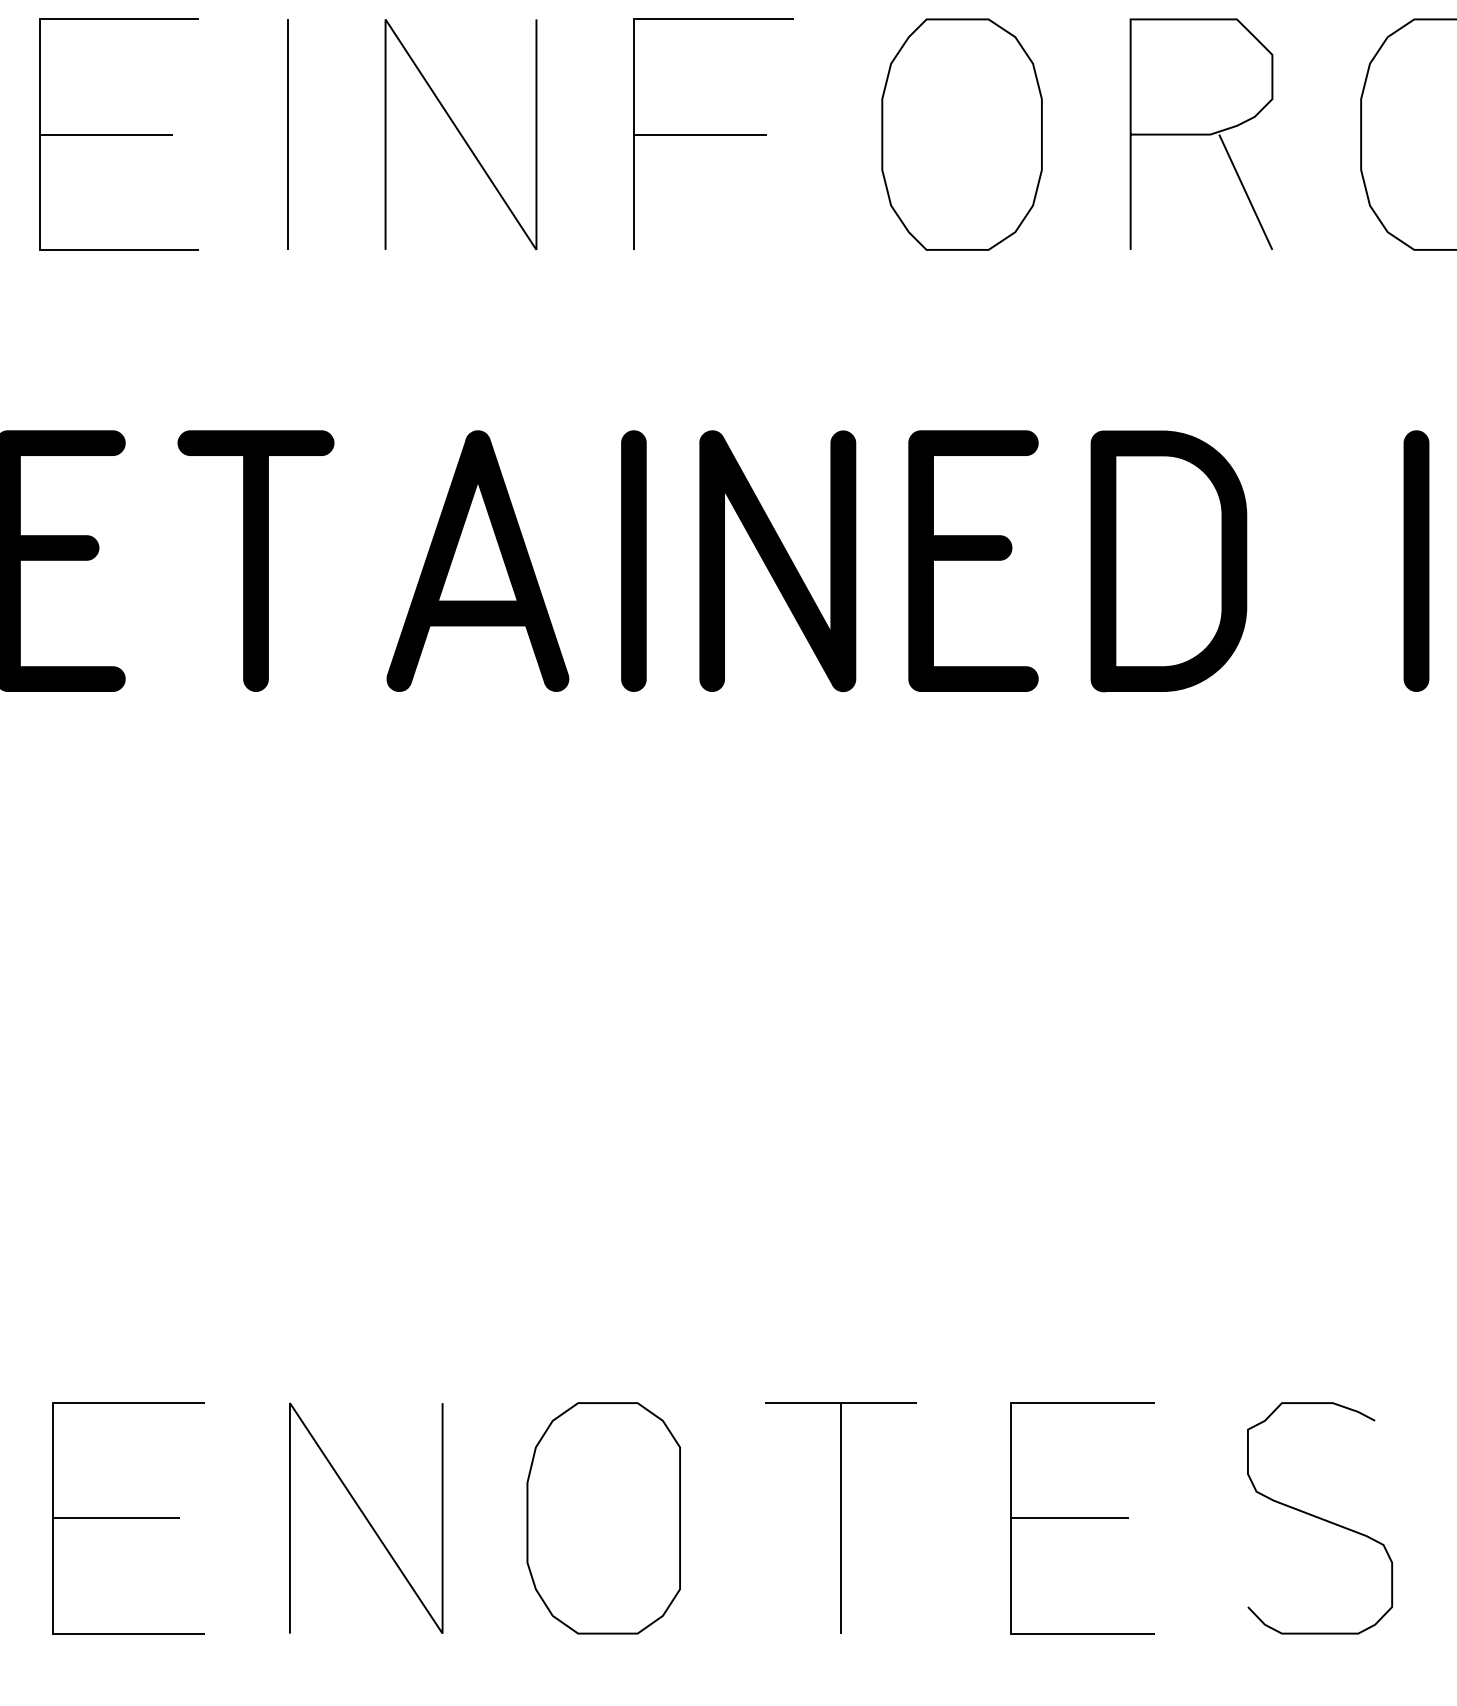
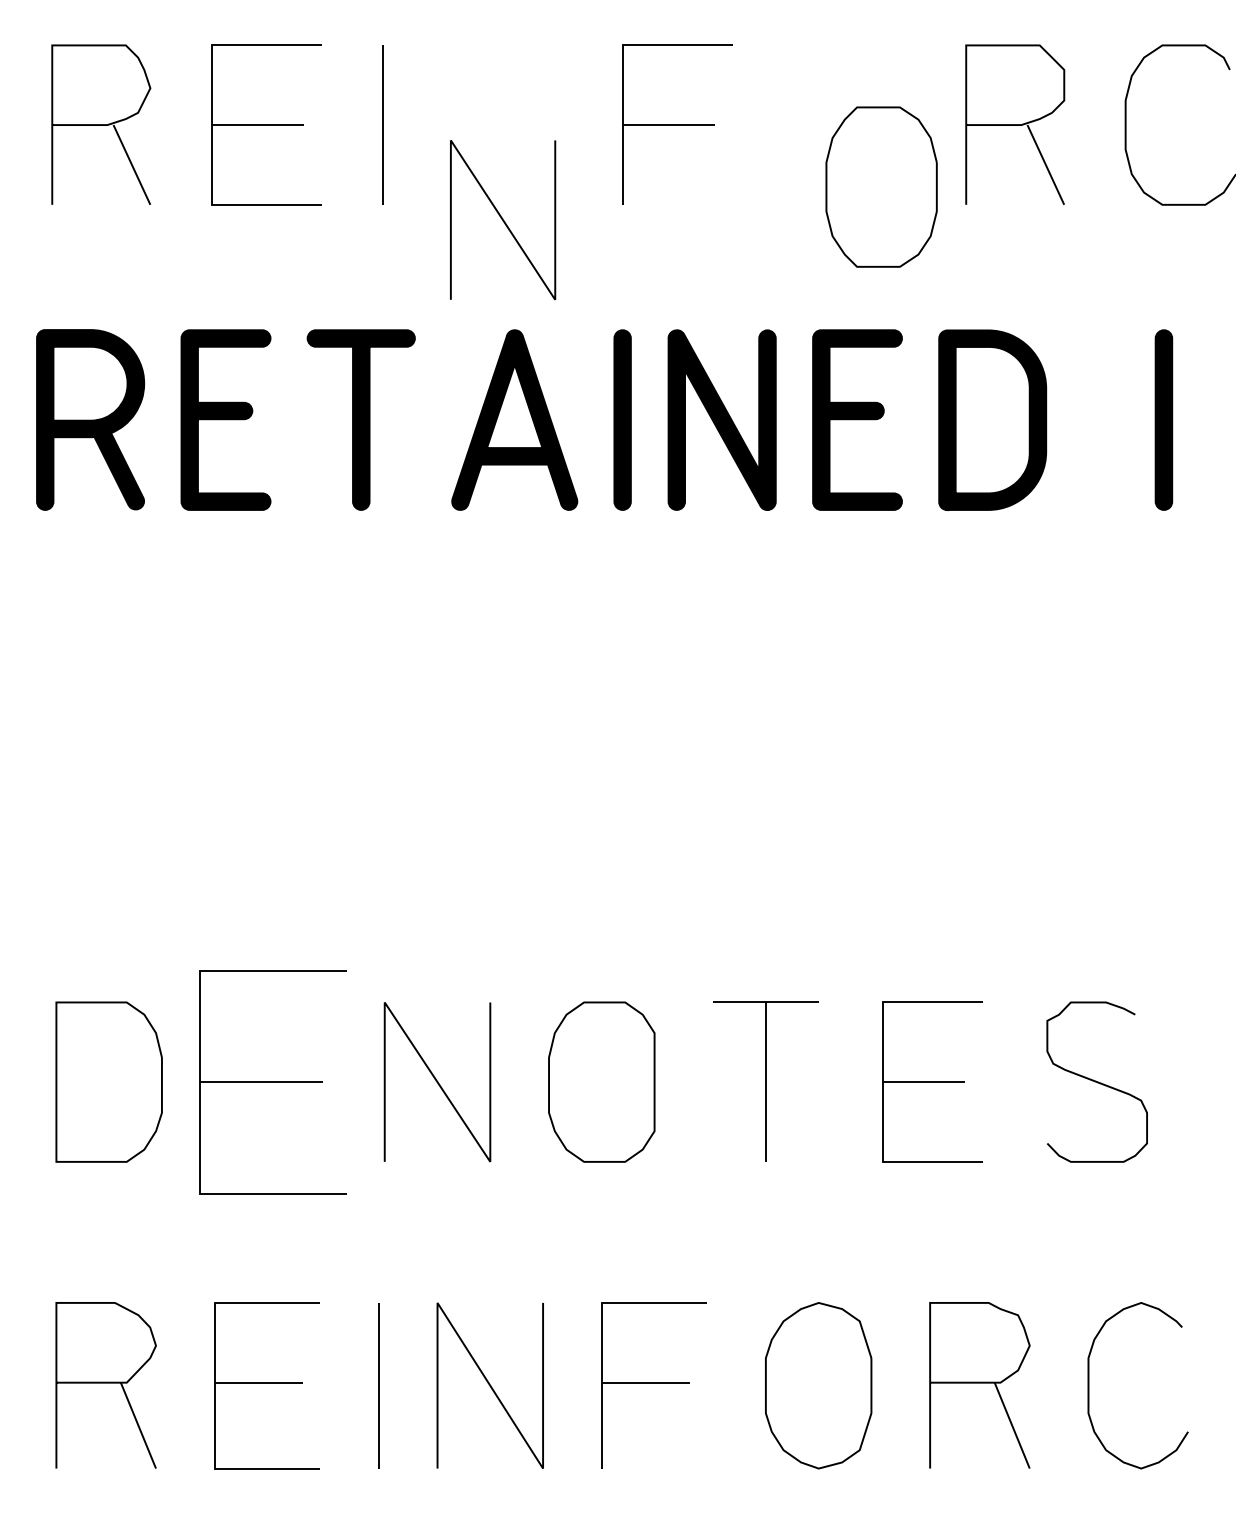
part: (961, 133) -> (881, 186), moved
line: (461, 135) -> (503, 220), moved
part: (127, 1517) -> (272, 1081), size x1.4

